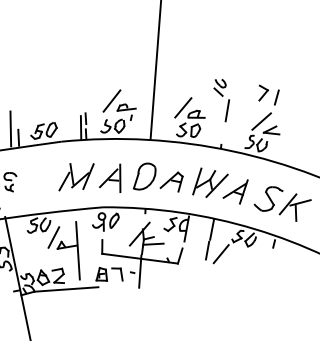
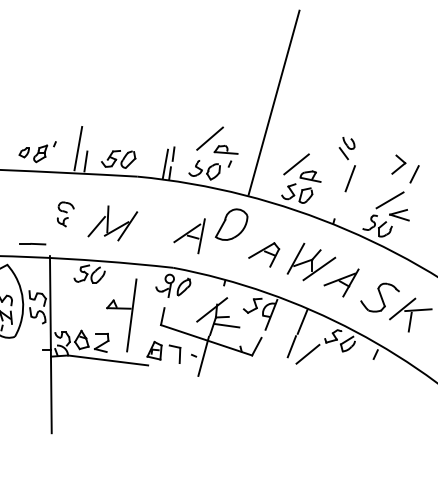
part: (76, 176) -> (112, 223), moved
part: (144, 176) -> (231, 224), moved
line: (53, 236) -> (105, 292), removed

